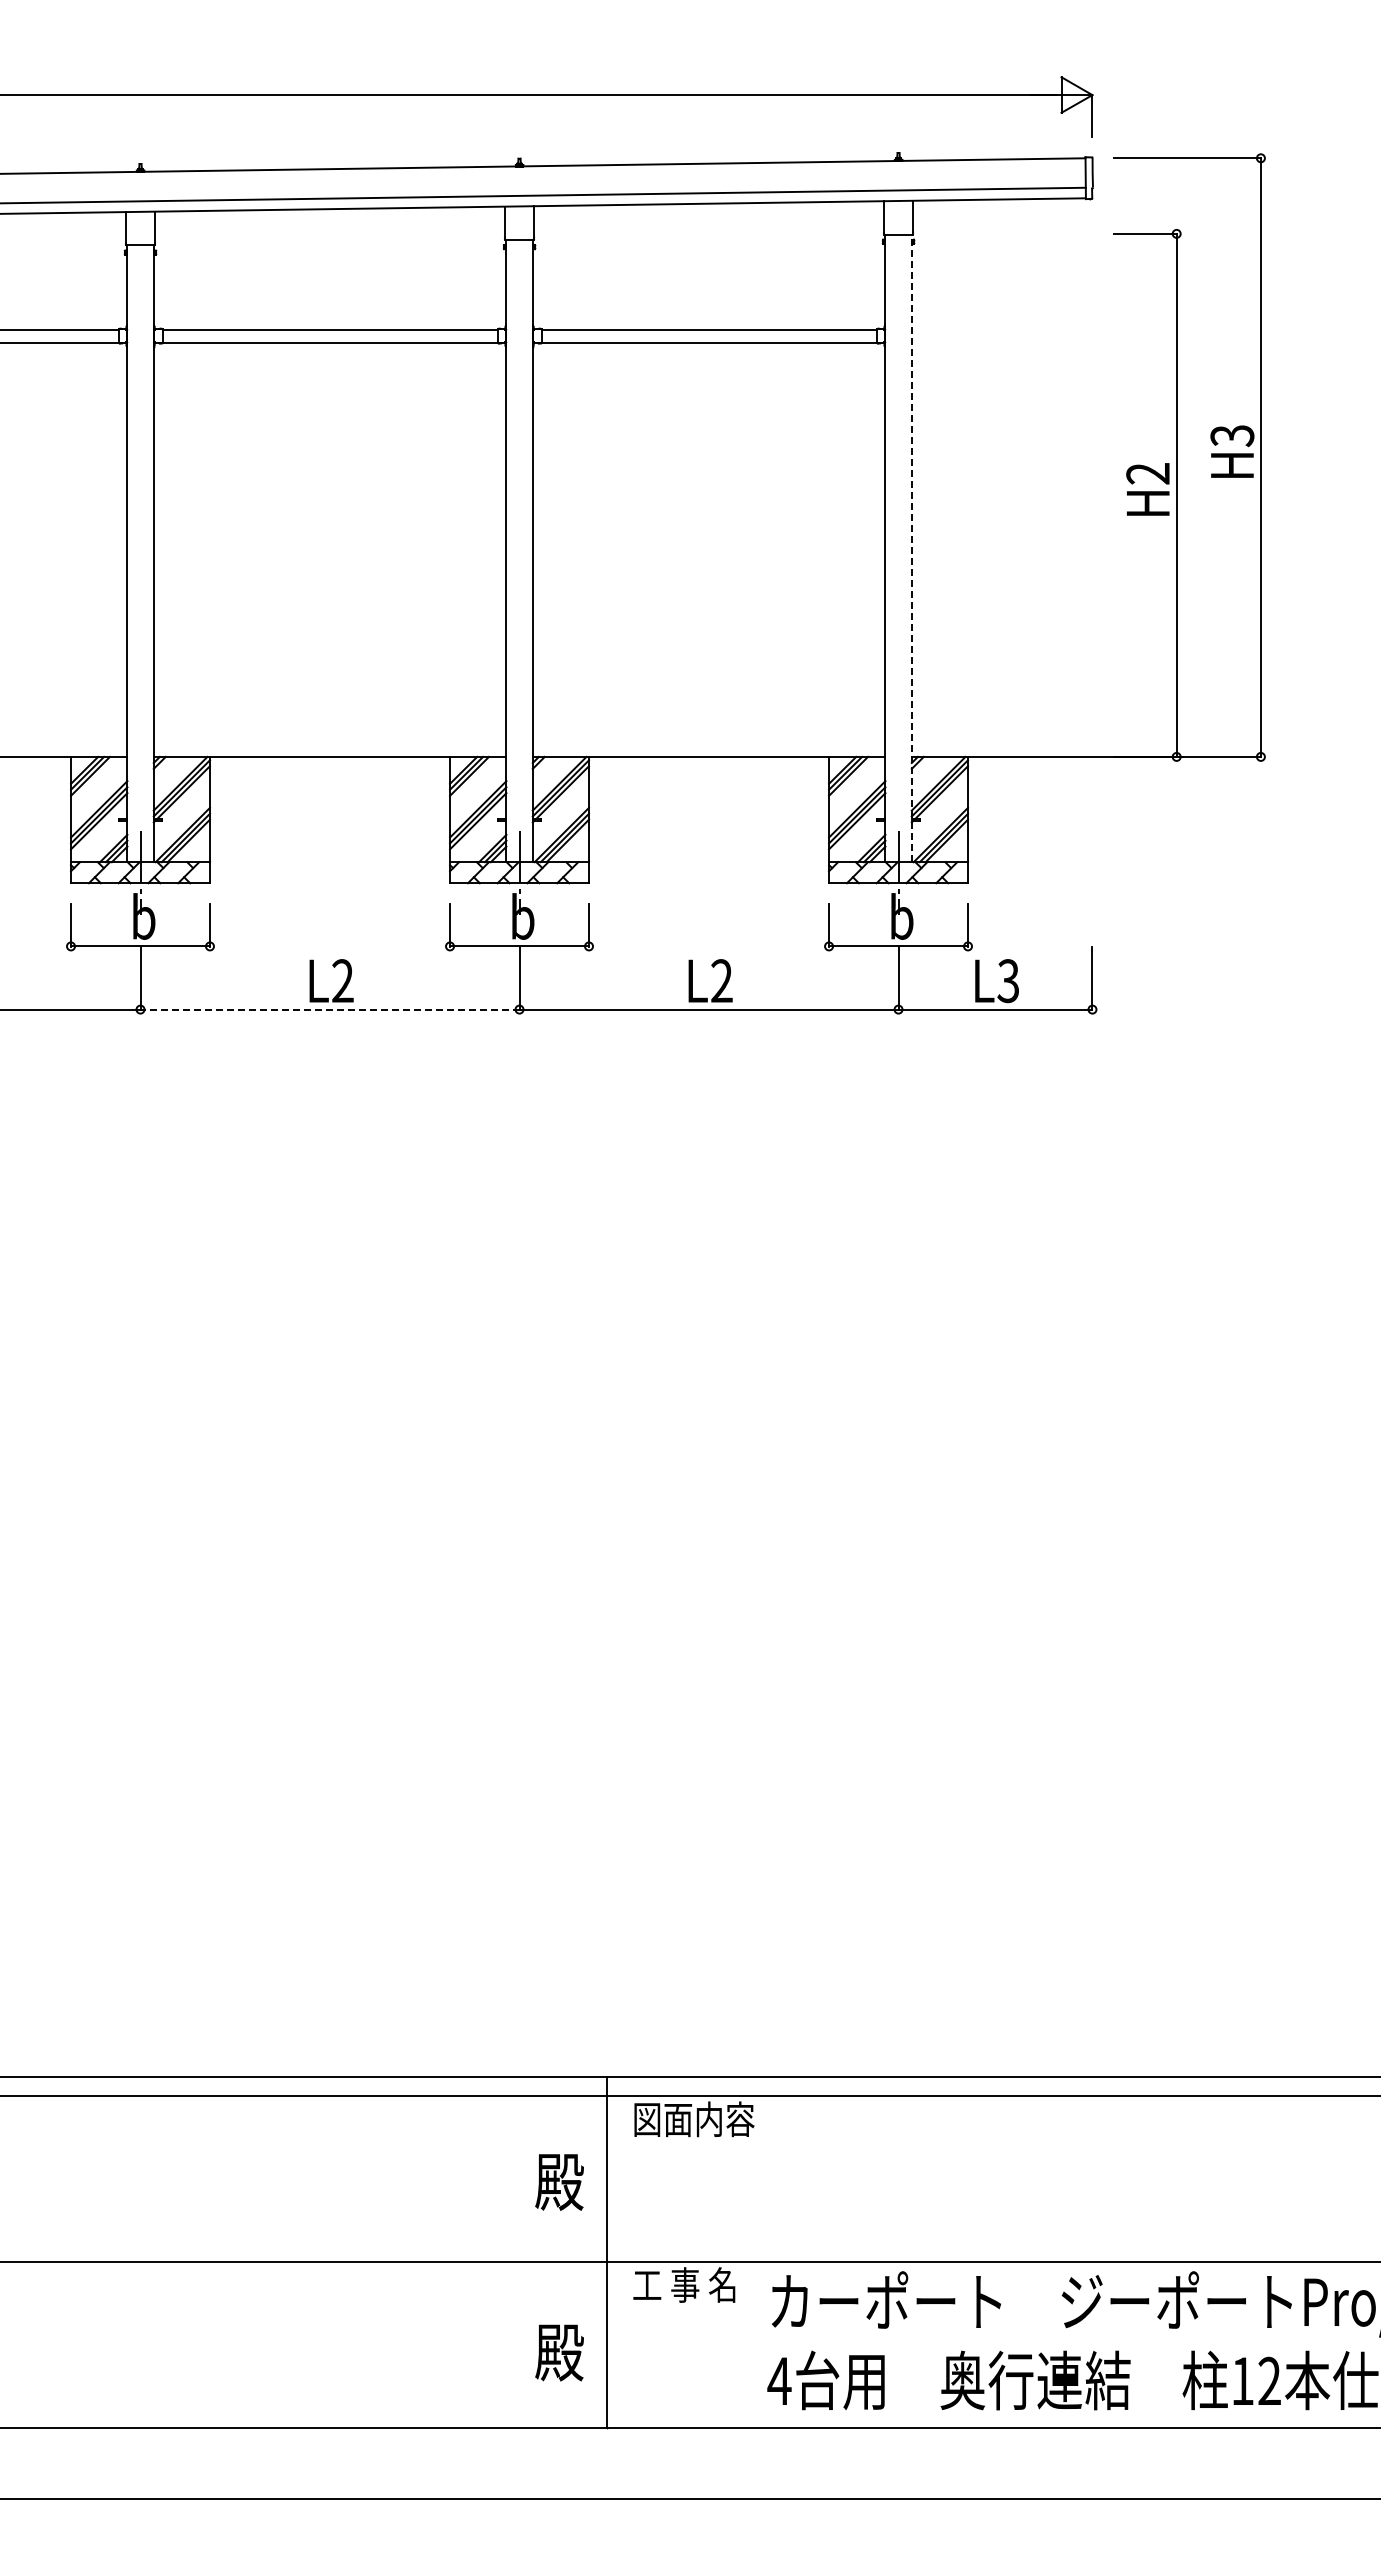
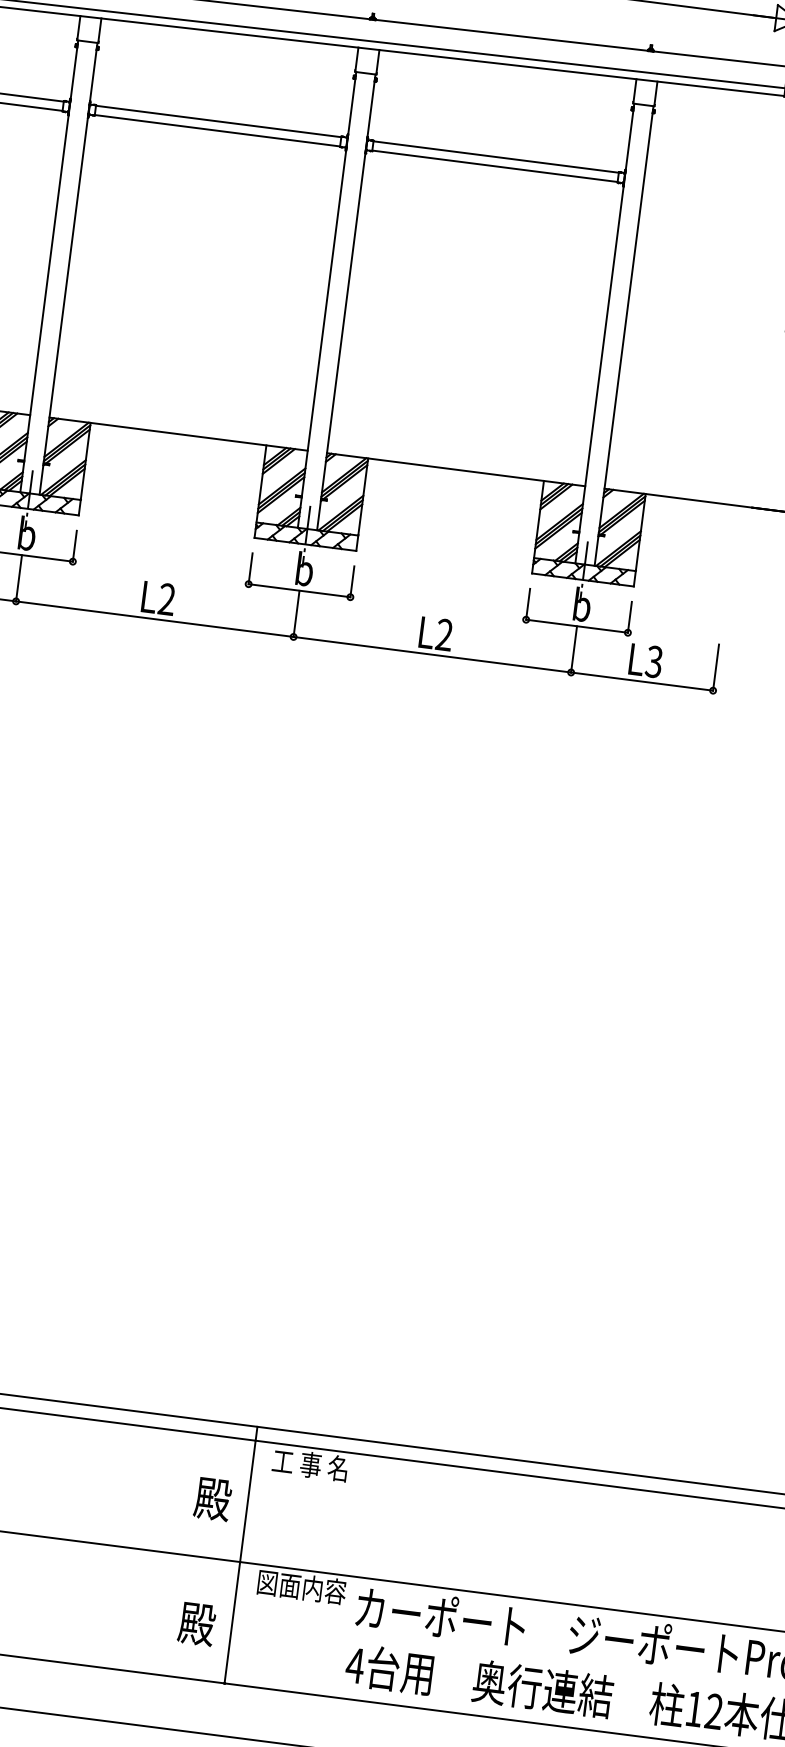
line: (911, 548) -> (623, 336), dashed -> solid
line: (330, 1009) -> (155, 619), dashed -> solid
text: (693, 2119) -> (316, 1465), 図面内容 -> 工 事 名
text: (693, 2284) -> (301, 1586), 工 事 名 -> 図面内容

